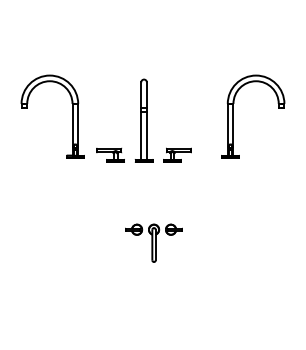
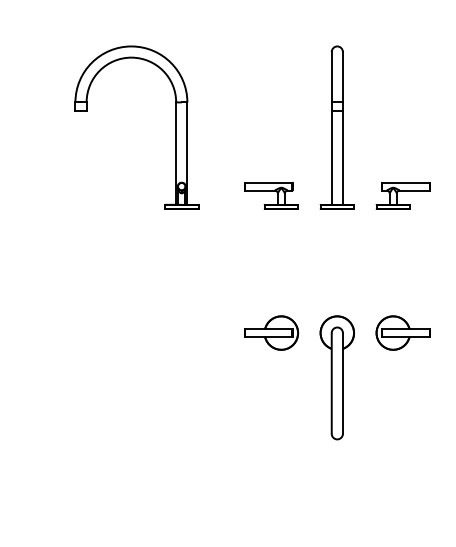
part: (143, 120) -> (336, 127), moved
part: (153, 243) -> (336, 378), size x1.67

